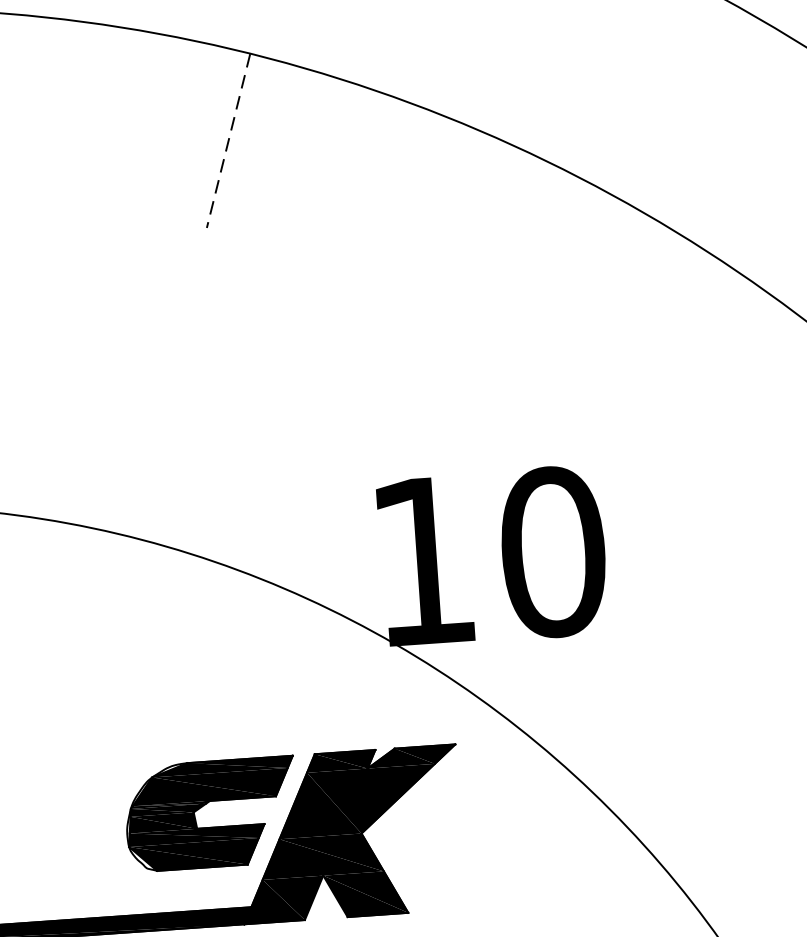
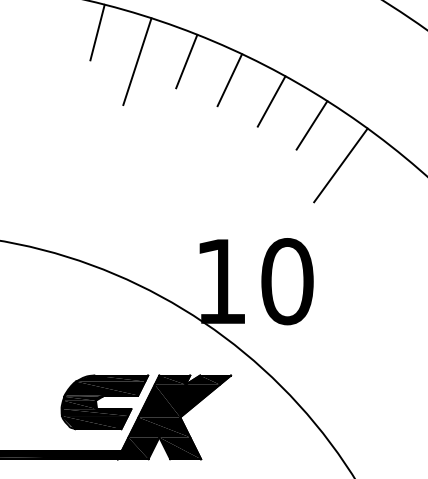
line: (146, 89) -> (97, 32), added
line: (324, 133) -> (186, 61), added
line: (228, 140) -> (137, 61), dashed -> solid
line: (411, 165) -> (229, 80), added
line: (497, 200) -> (271, 101), added
line: (579, 242) -> (311, 125), added
line: (641, 316) -> (340, 165), added

